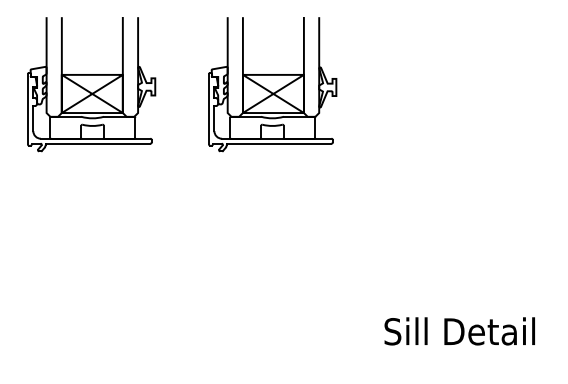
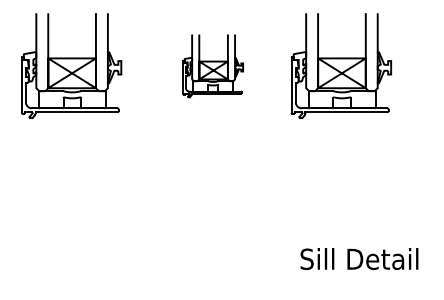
part: (272, 84) -> (213, 65), size x0.6
part: (436, 84) -> (341, 65), added

